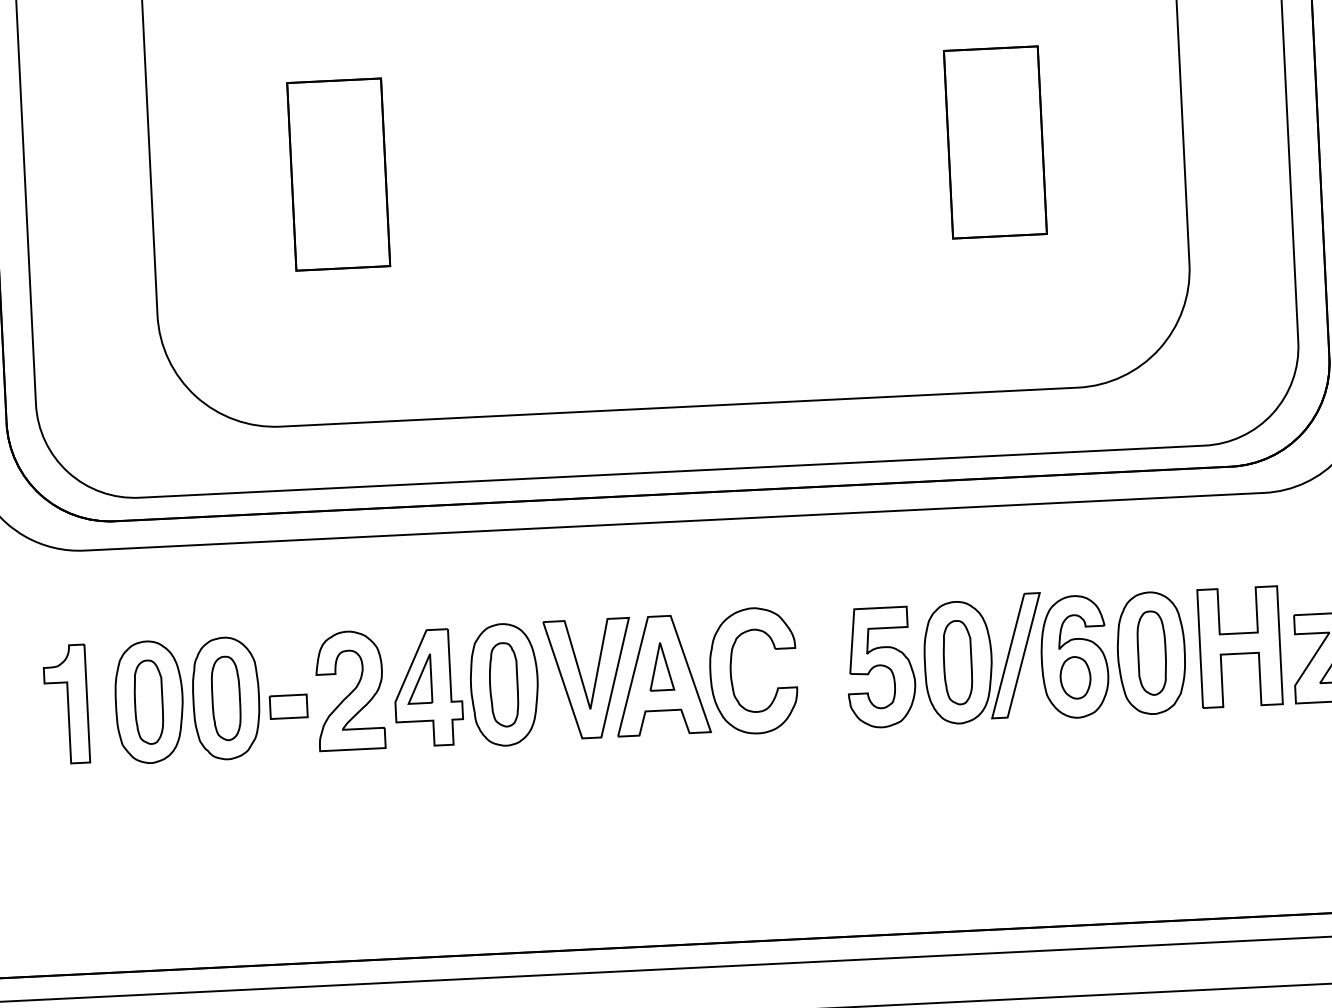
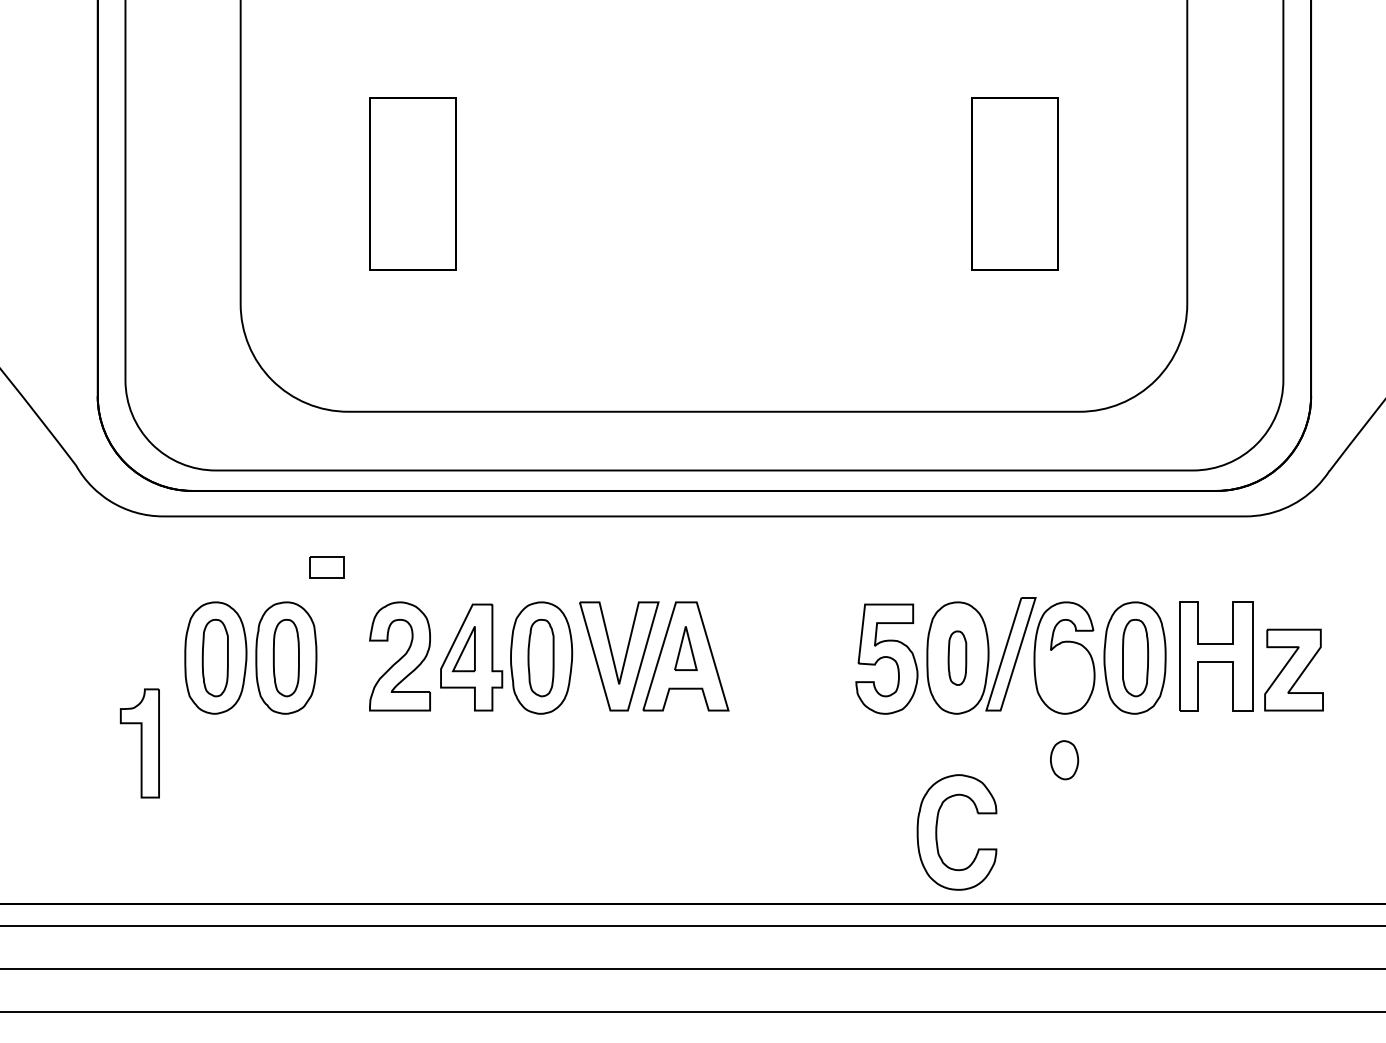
part: (957, 663) -> (957, 658), size x0.7
part: (732, 672) -> (937, 832), moved
part: (1075, 678) -> (1064, 760), moved
part: (65, 704) -> (139, 743), moved
part: (287, 706) -> (326, 567), moved

